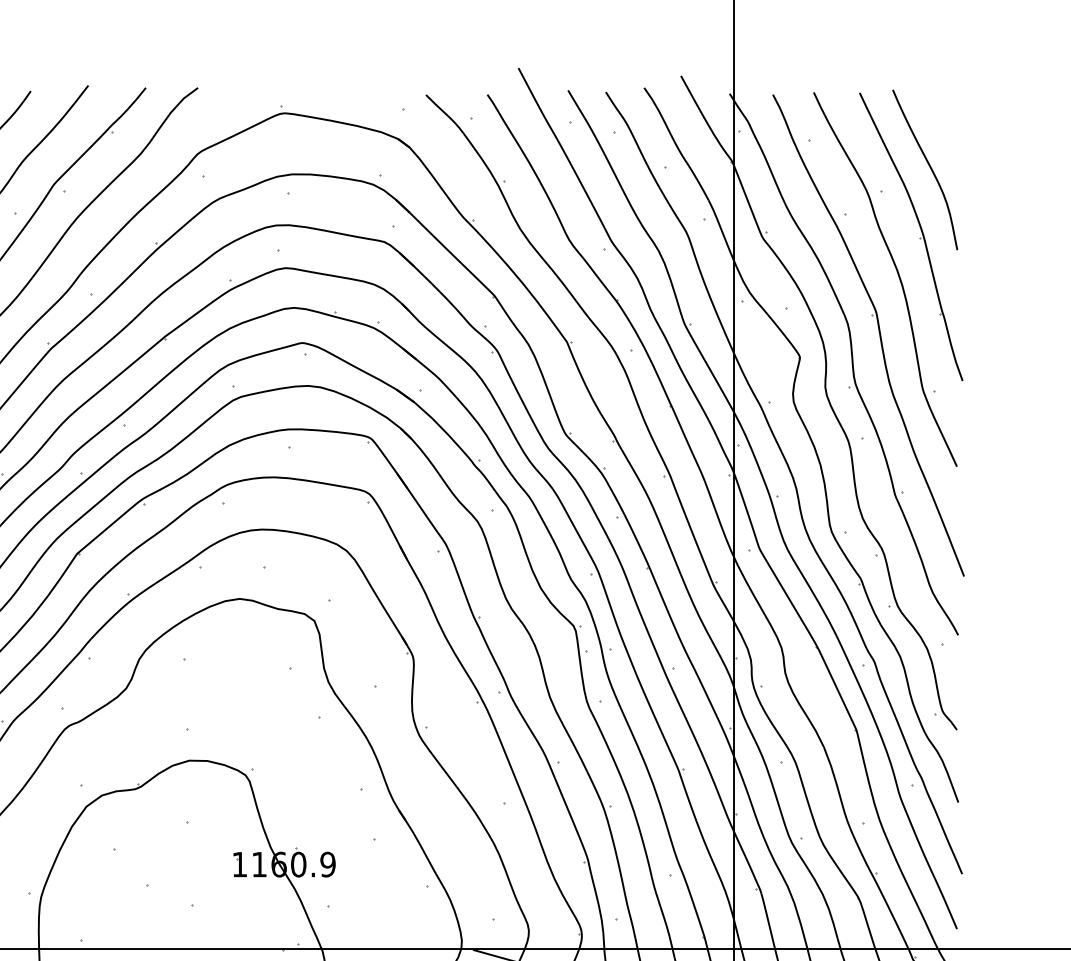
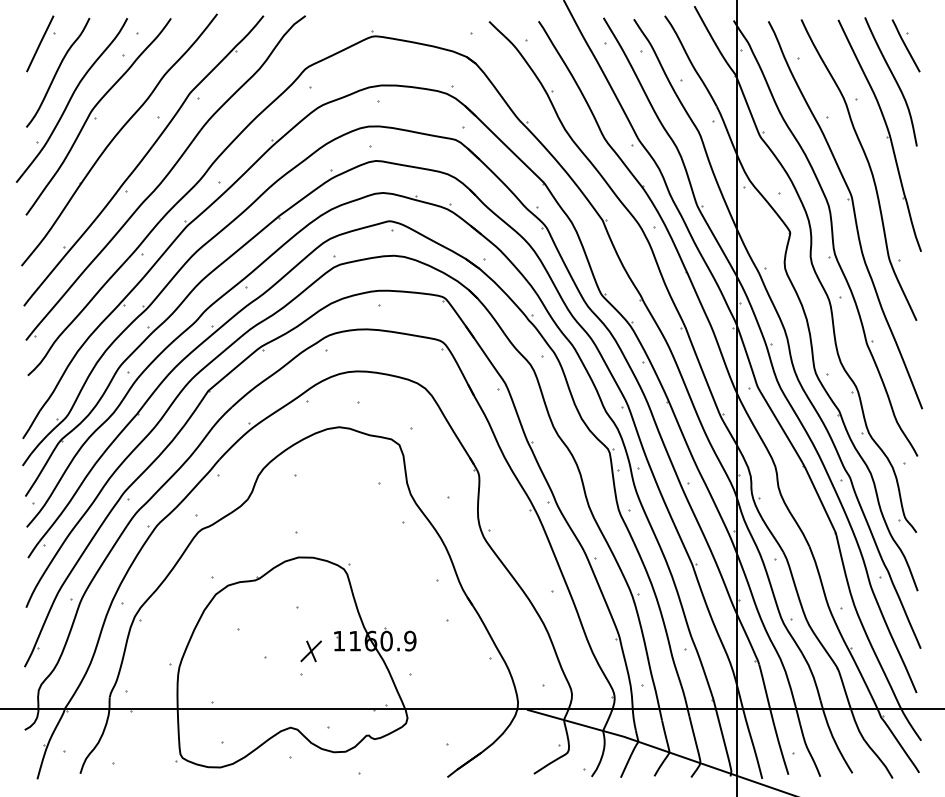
part: (943, 124) -> (905, 45), added
part: (204, 877) -> (310, 651), added

